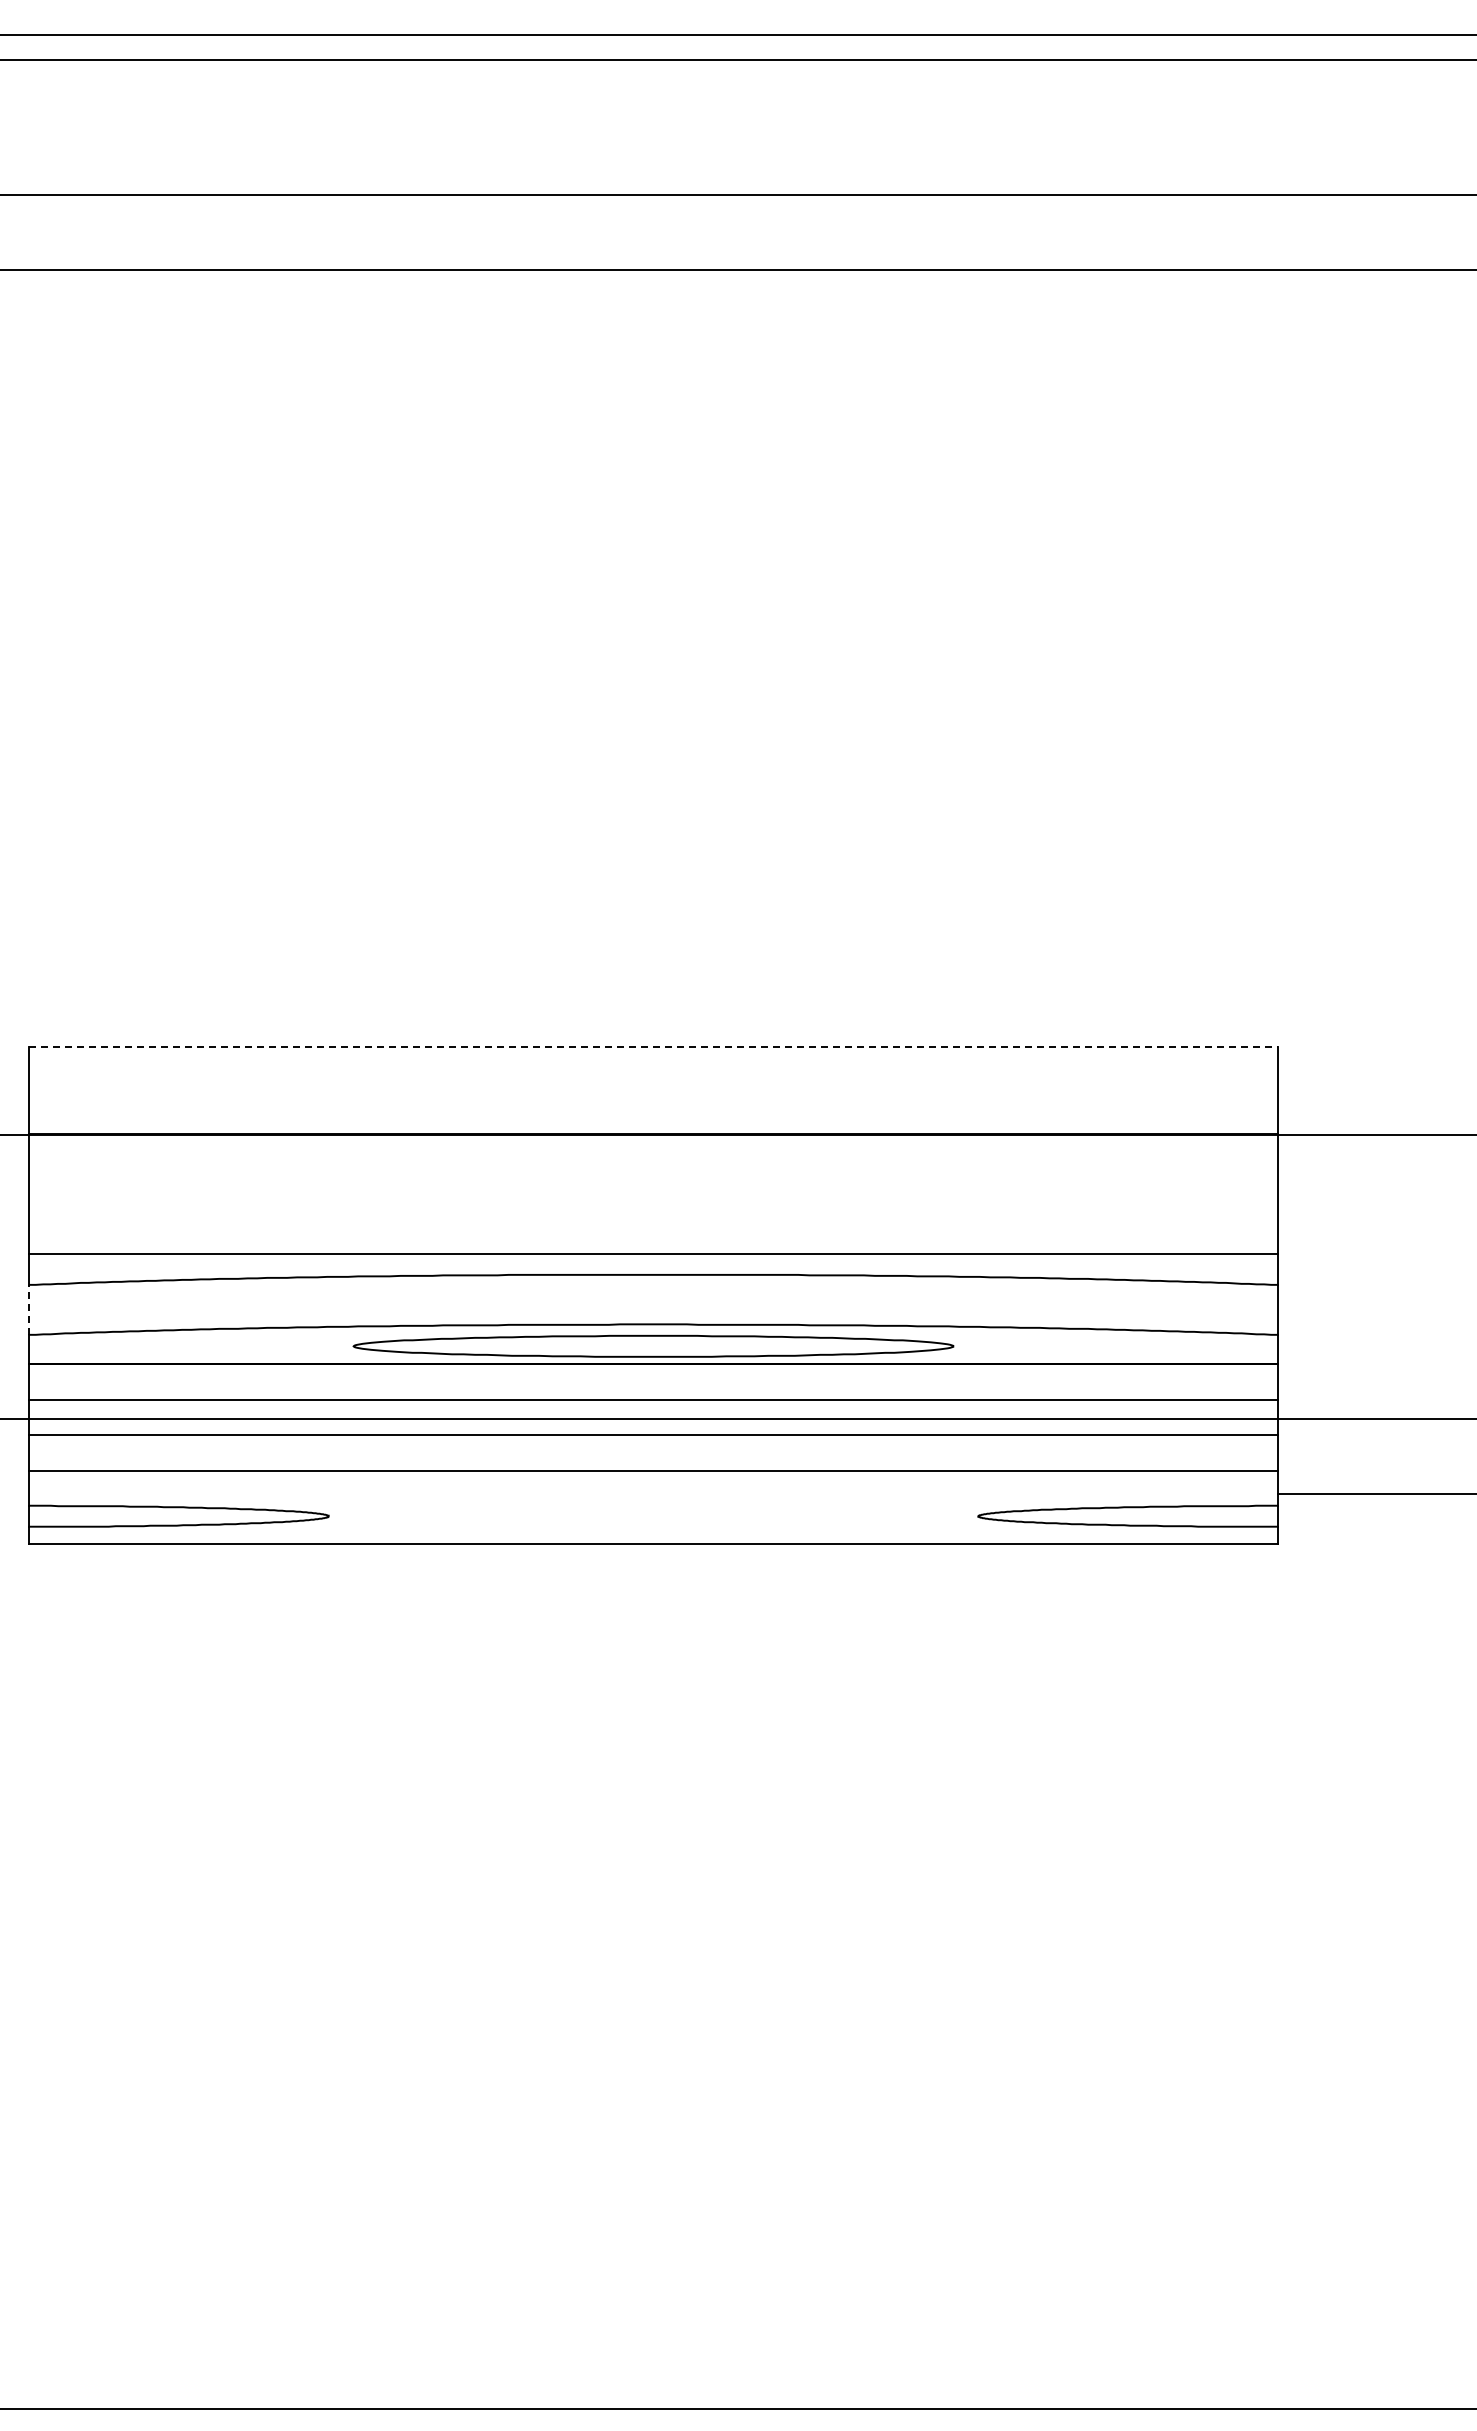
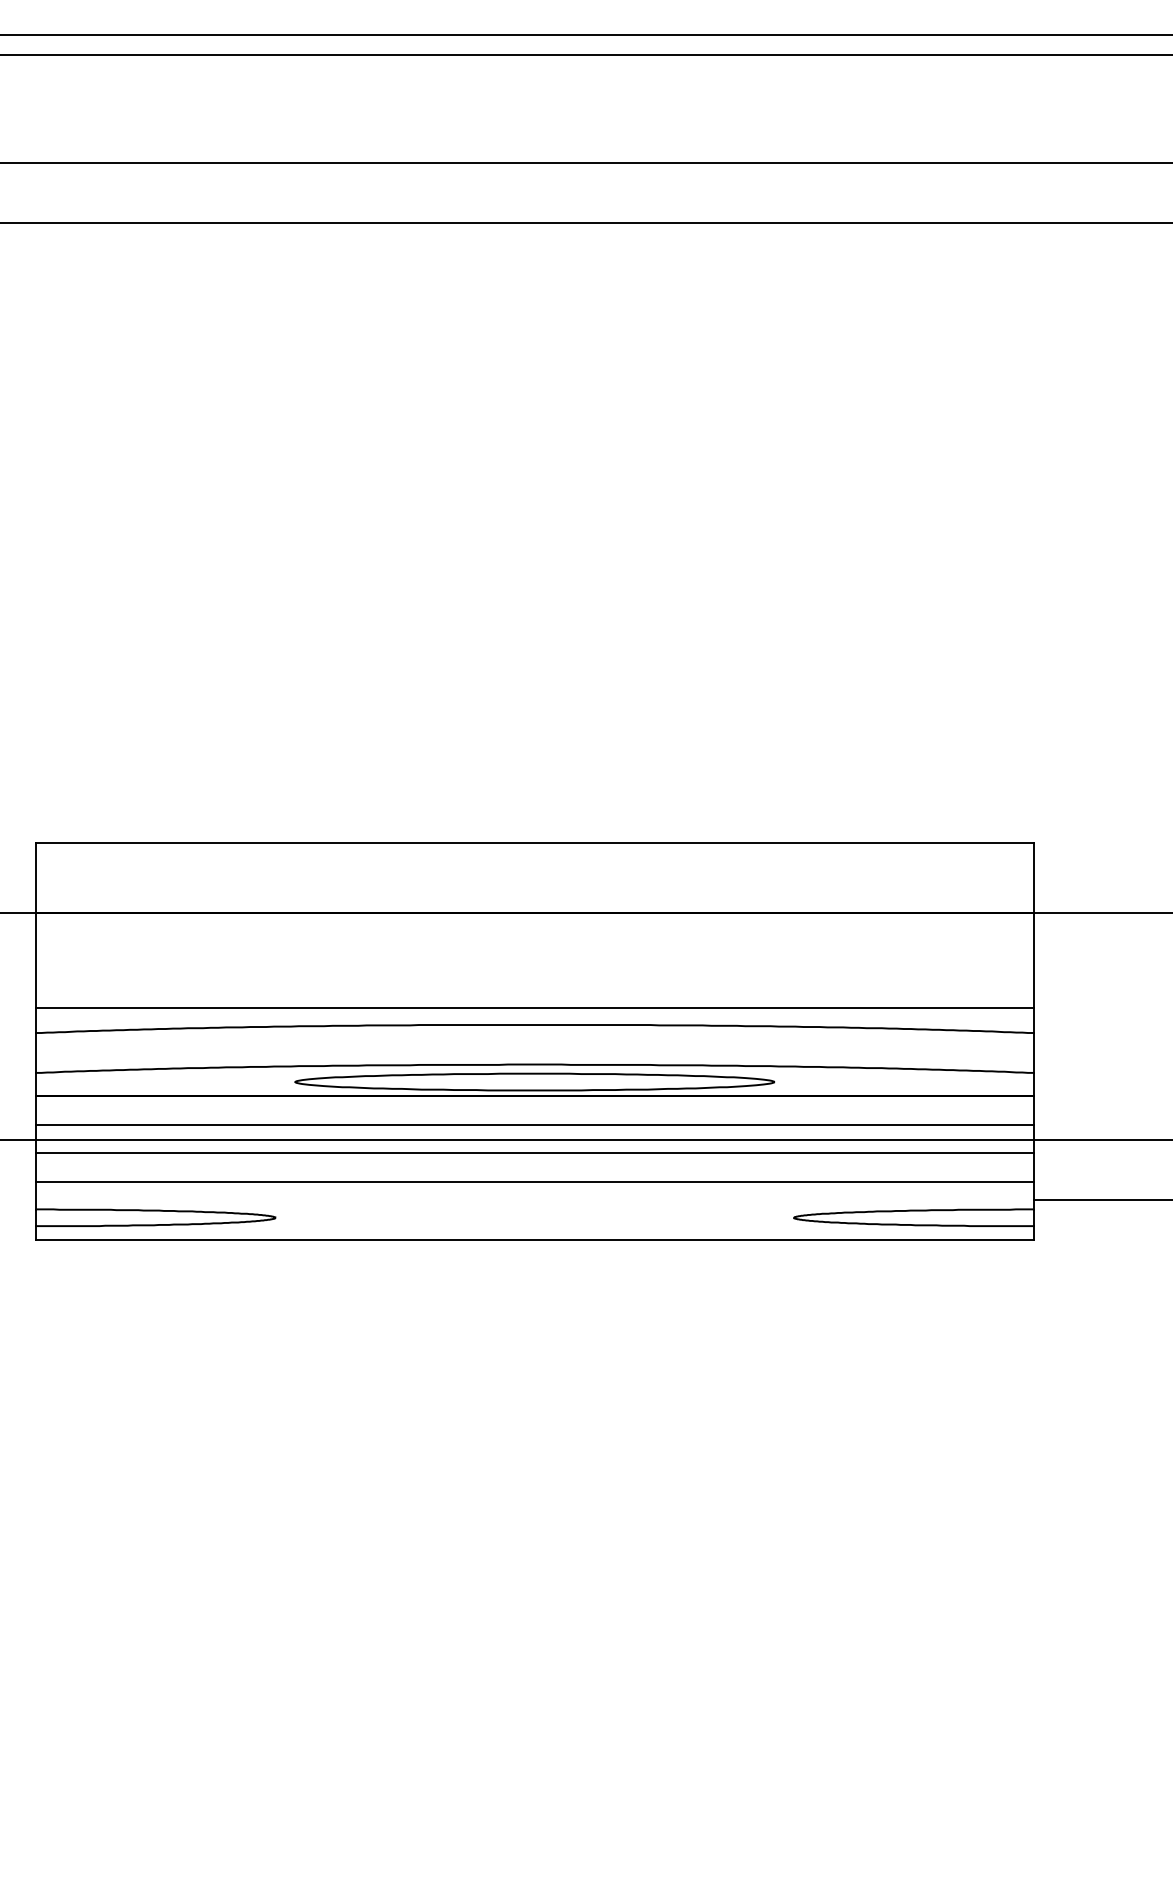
line: (653, 1047) -> (534, 843), dashed -> solid
line: (29, 1310) -> (36, 1053), dashed -> solid

